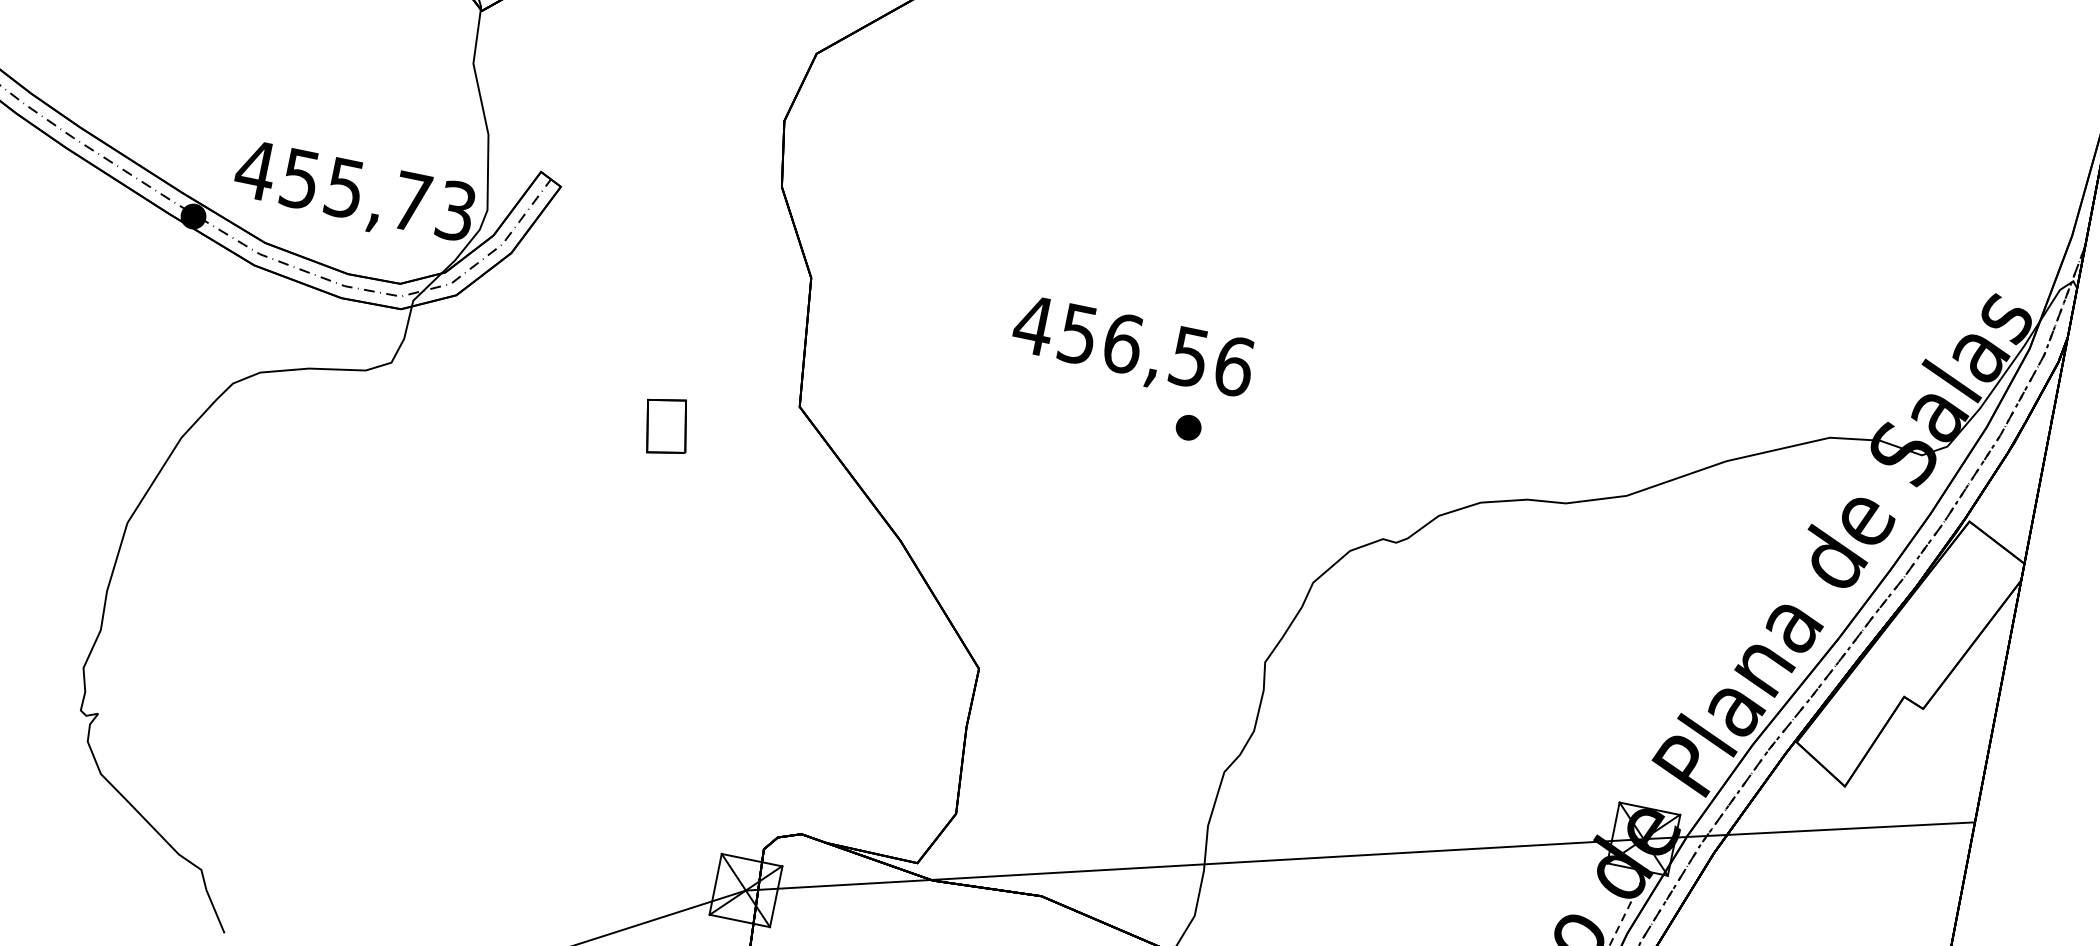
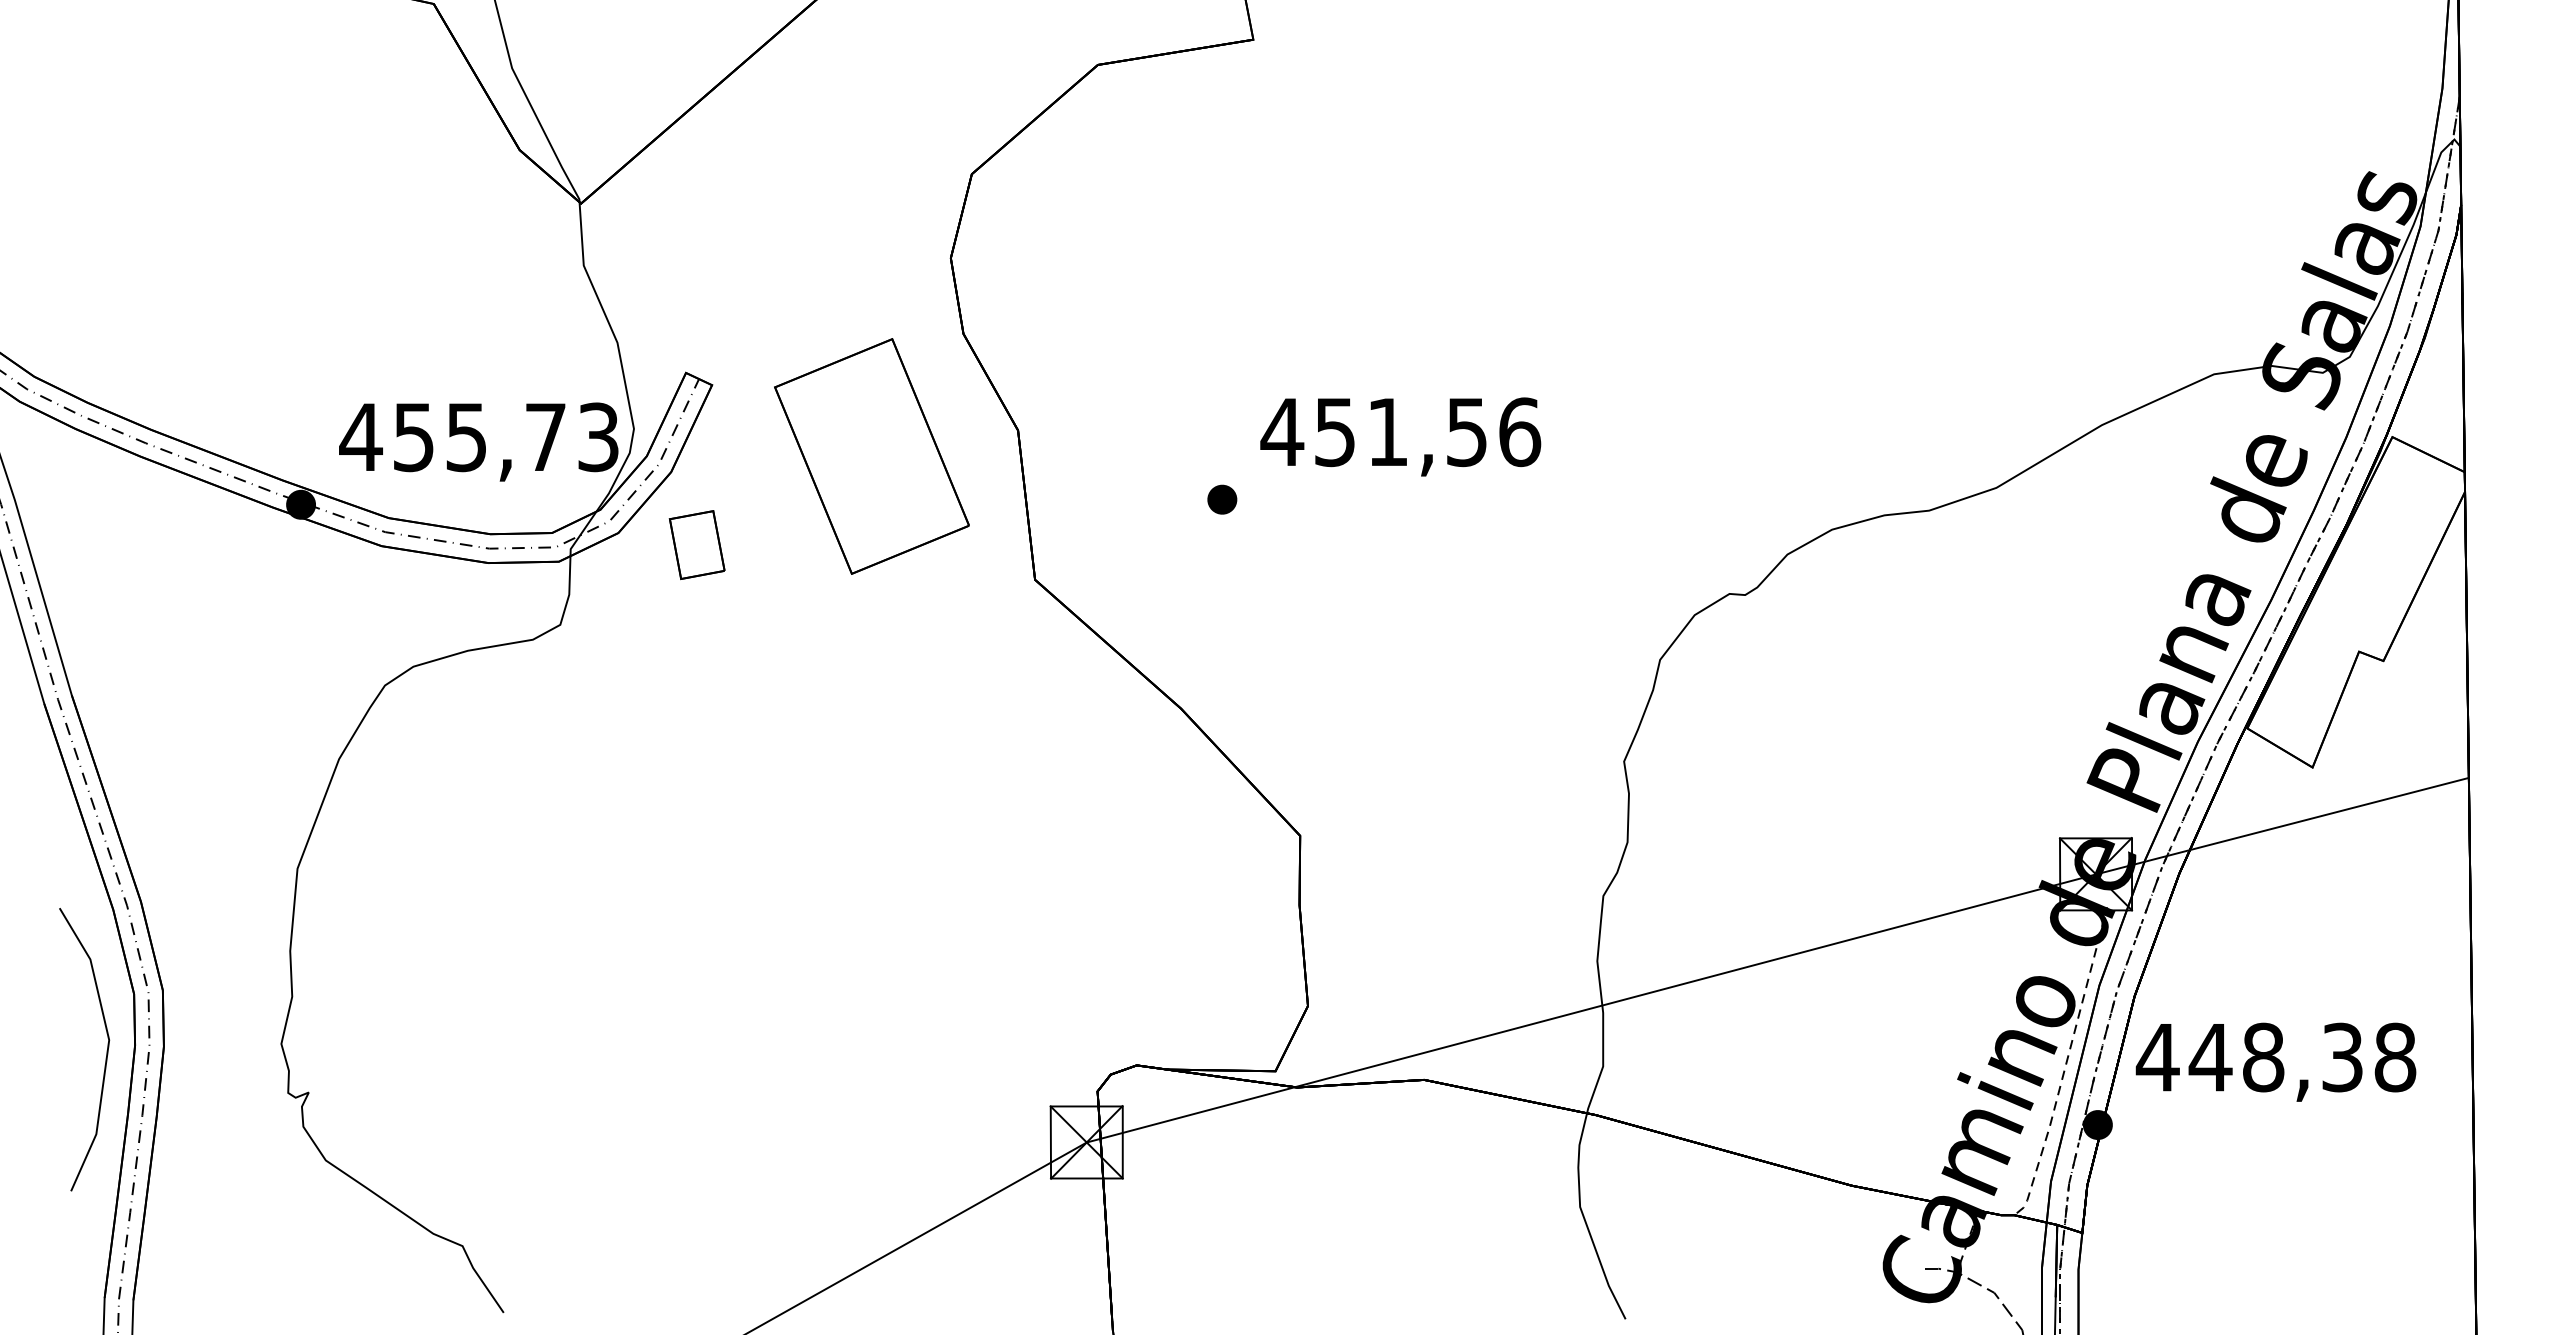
part: (683, 274) -> (871, 456), added
text: (1123, 343) -> (1388, 432), 456,56 -> 451,56
part: (666, 425) -> (696, 544), moved
part: (1188, 427) -> (1222, 499), moved

